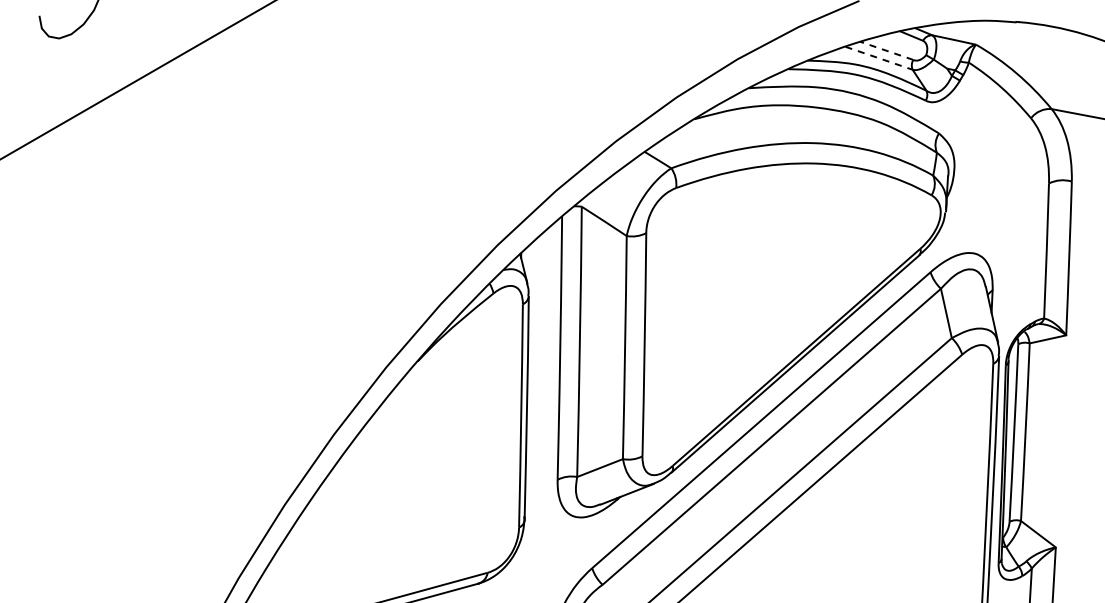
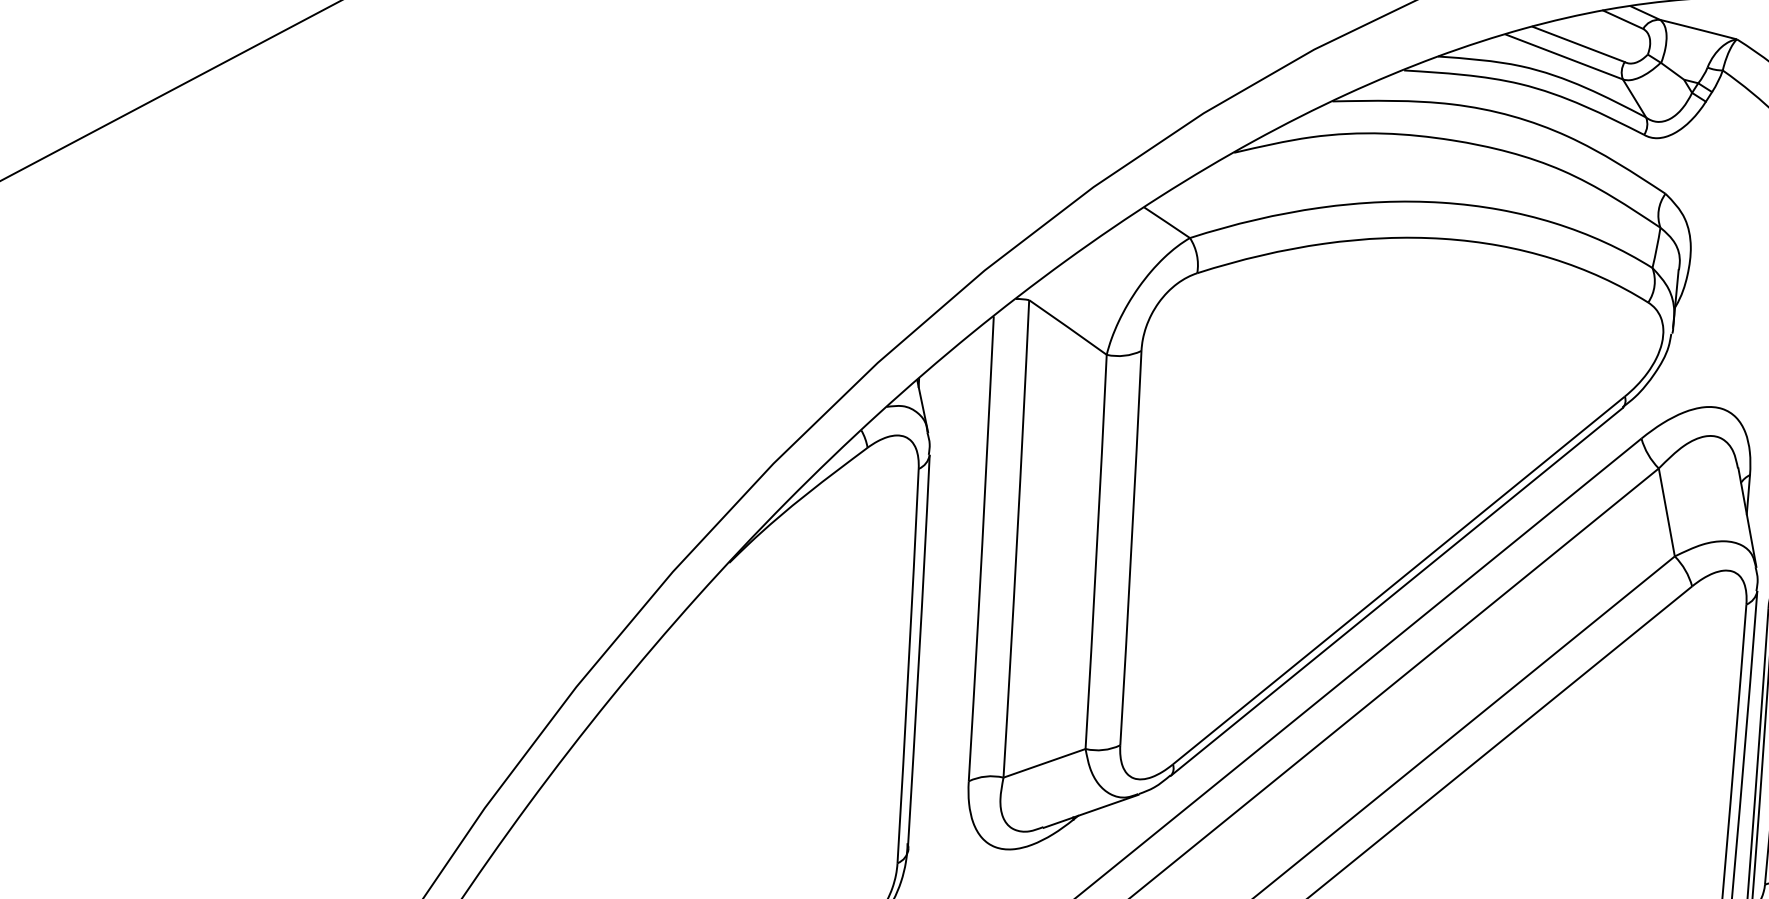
line: (886, 50) -> (1577, 43), dashed -> solid
line: (879, 58) -> (1565, 57), dashed -> solid

